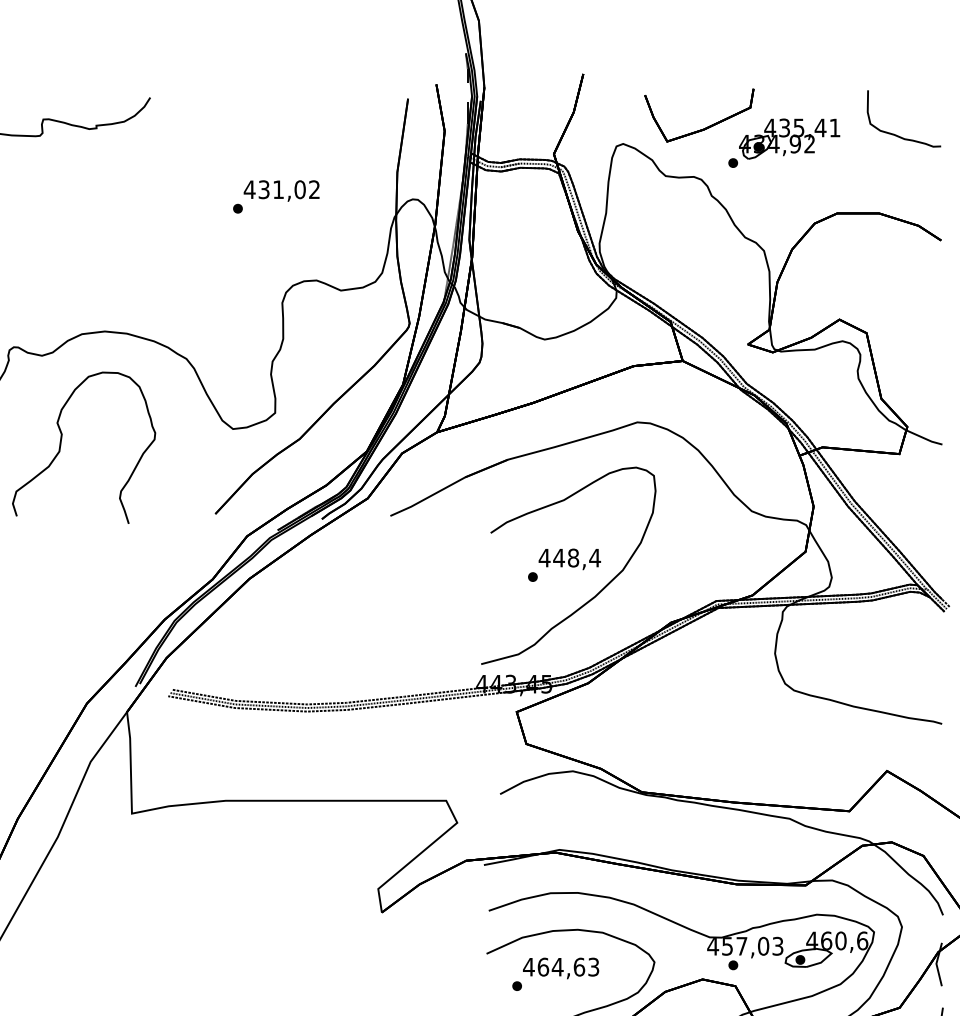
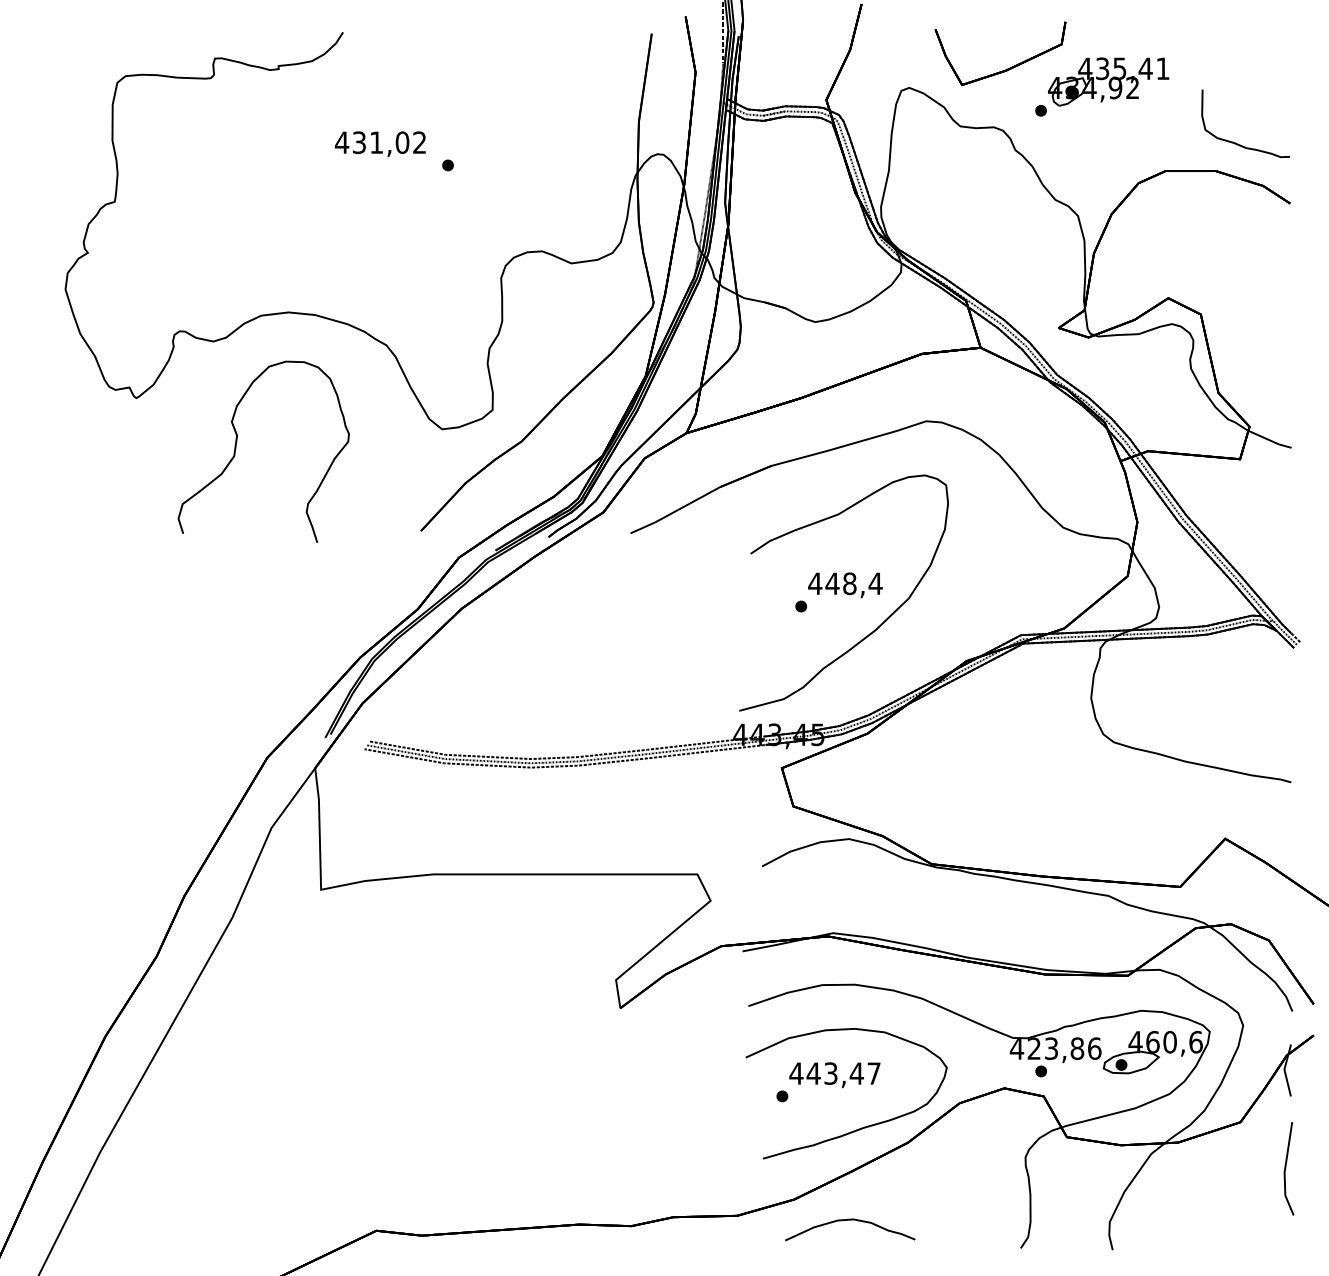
part: (898, 135) -> (1238, 143), moved
text: (281, 191) -> (380, 144), moved
text: (752, 946) -> (1064, 1048), 457,03 -> 423,86
text: (568, 967) -> (843, 1073), 464,63 -> 443,47

